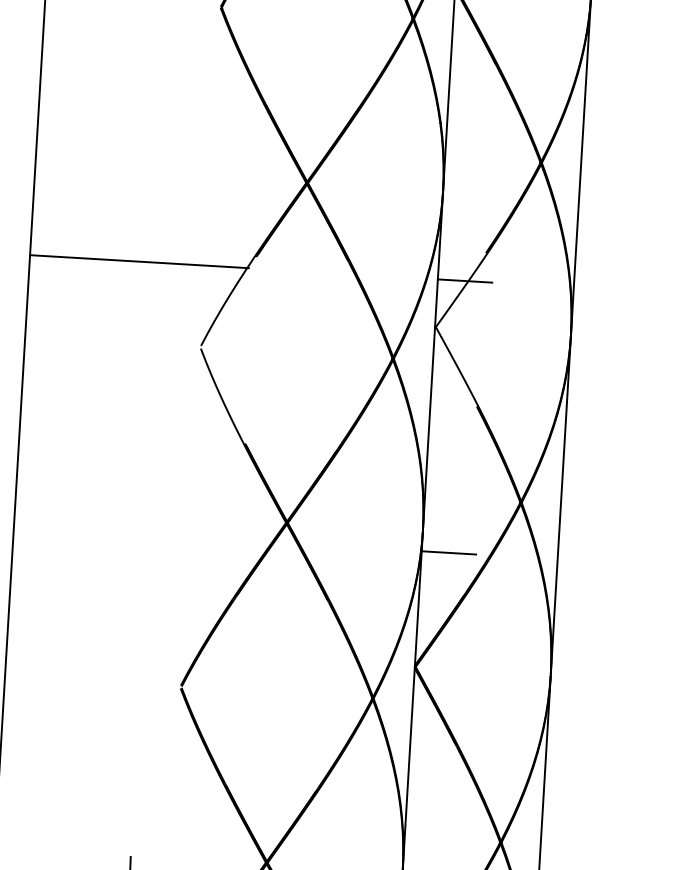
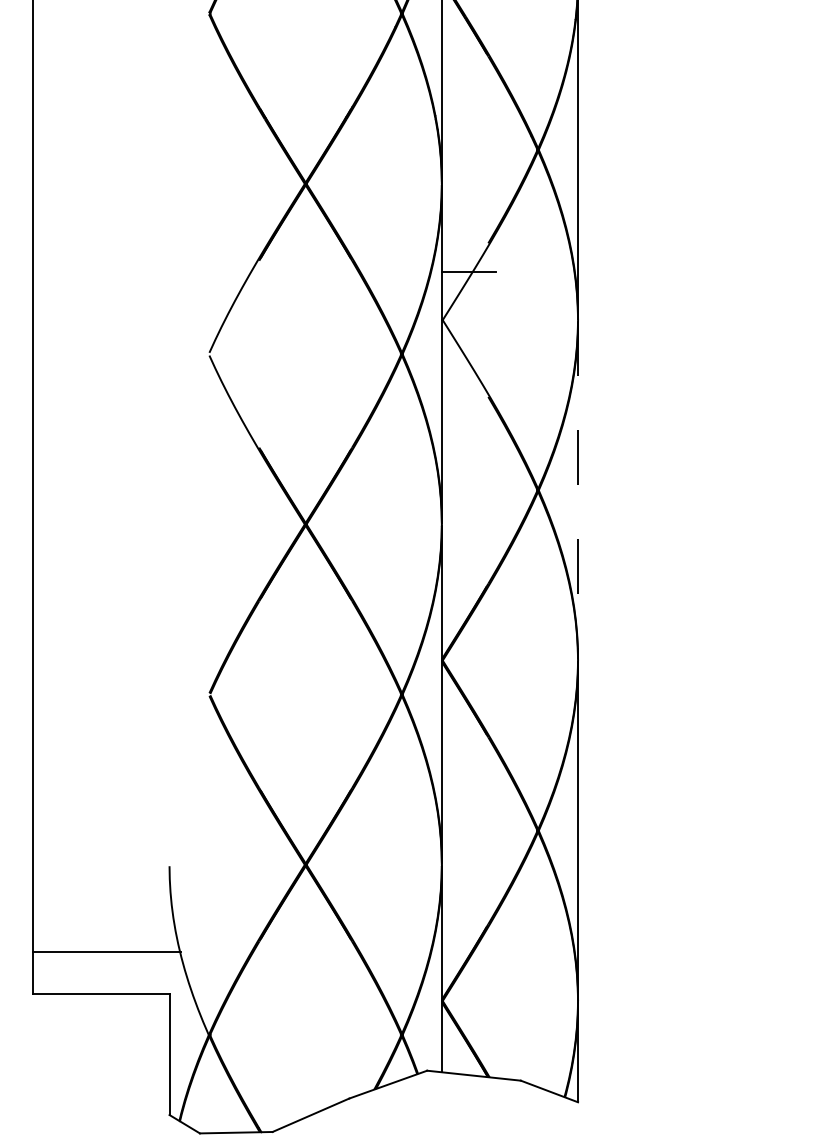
line: (139, 261) -> (142, 272), removed
line: (561, 505) -> (578, 490), solid -> dashed
line: (448, 552) -> (468, 544), removed

